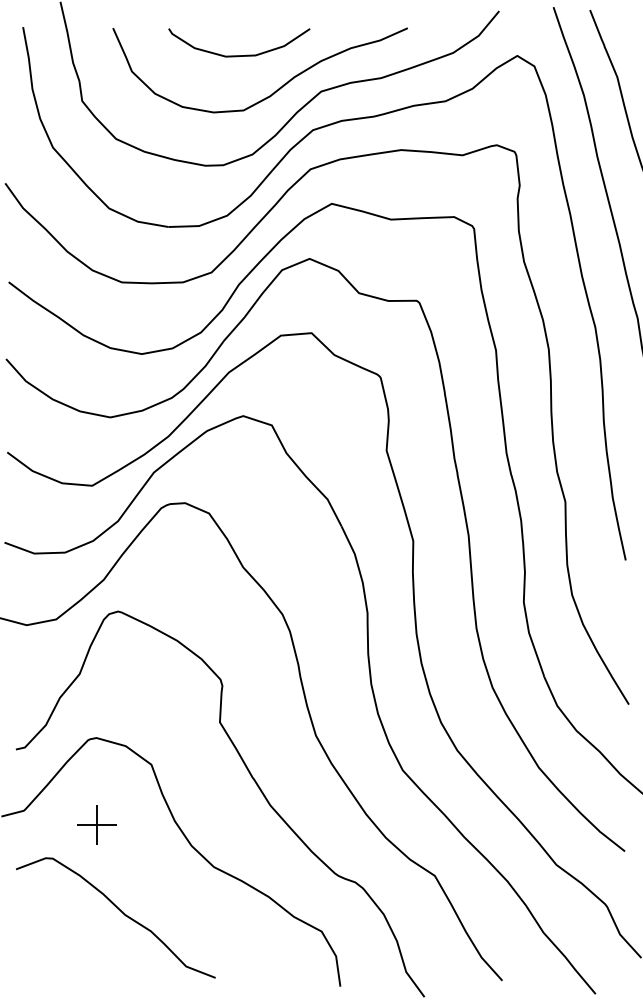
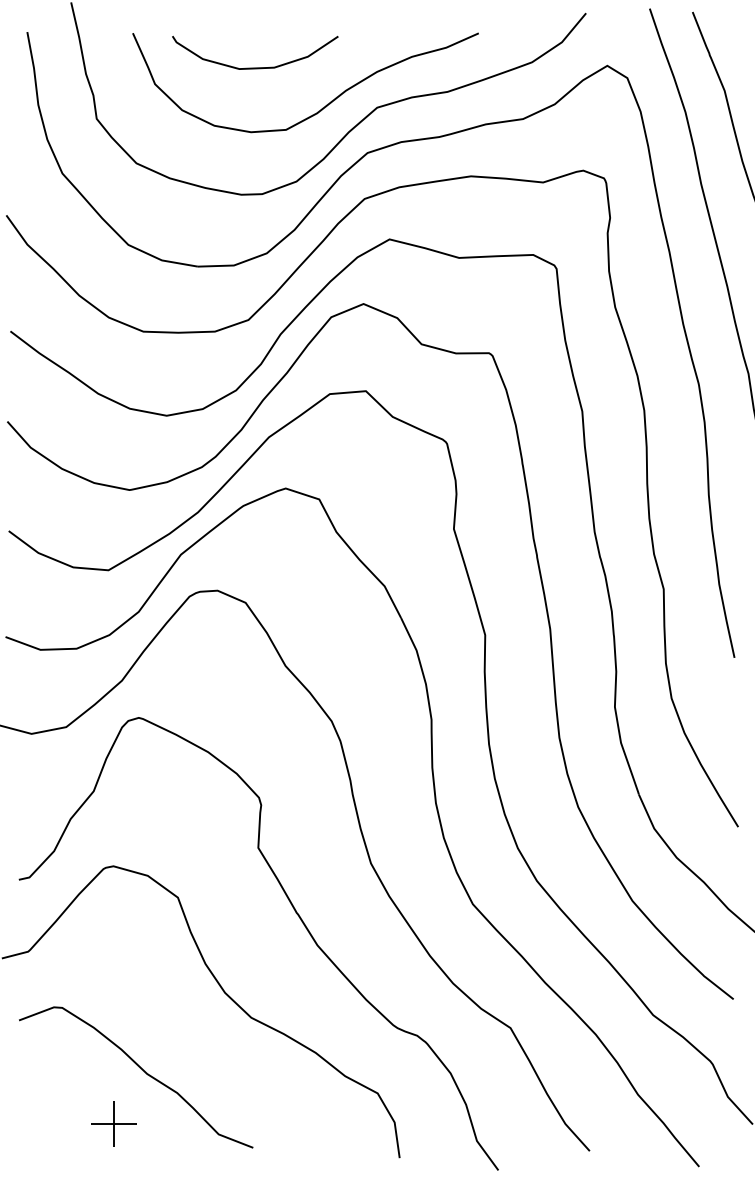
curve: (239, 55) -> (255, 67), moved
part: (96, 824) -> (113, 1123), moved

